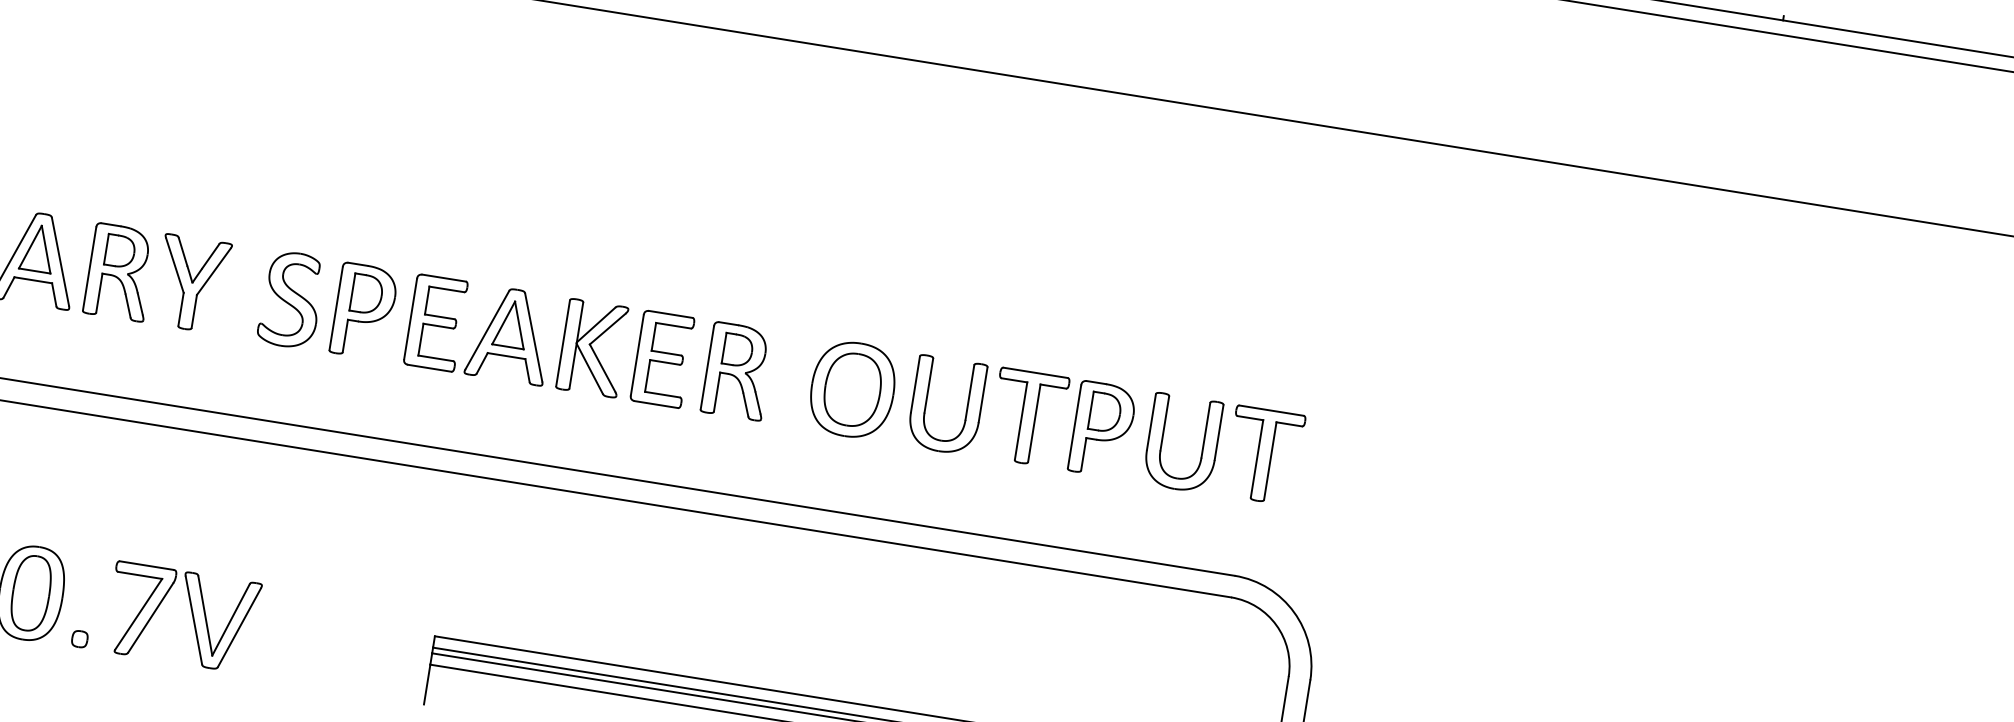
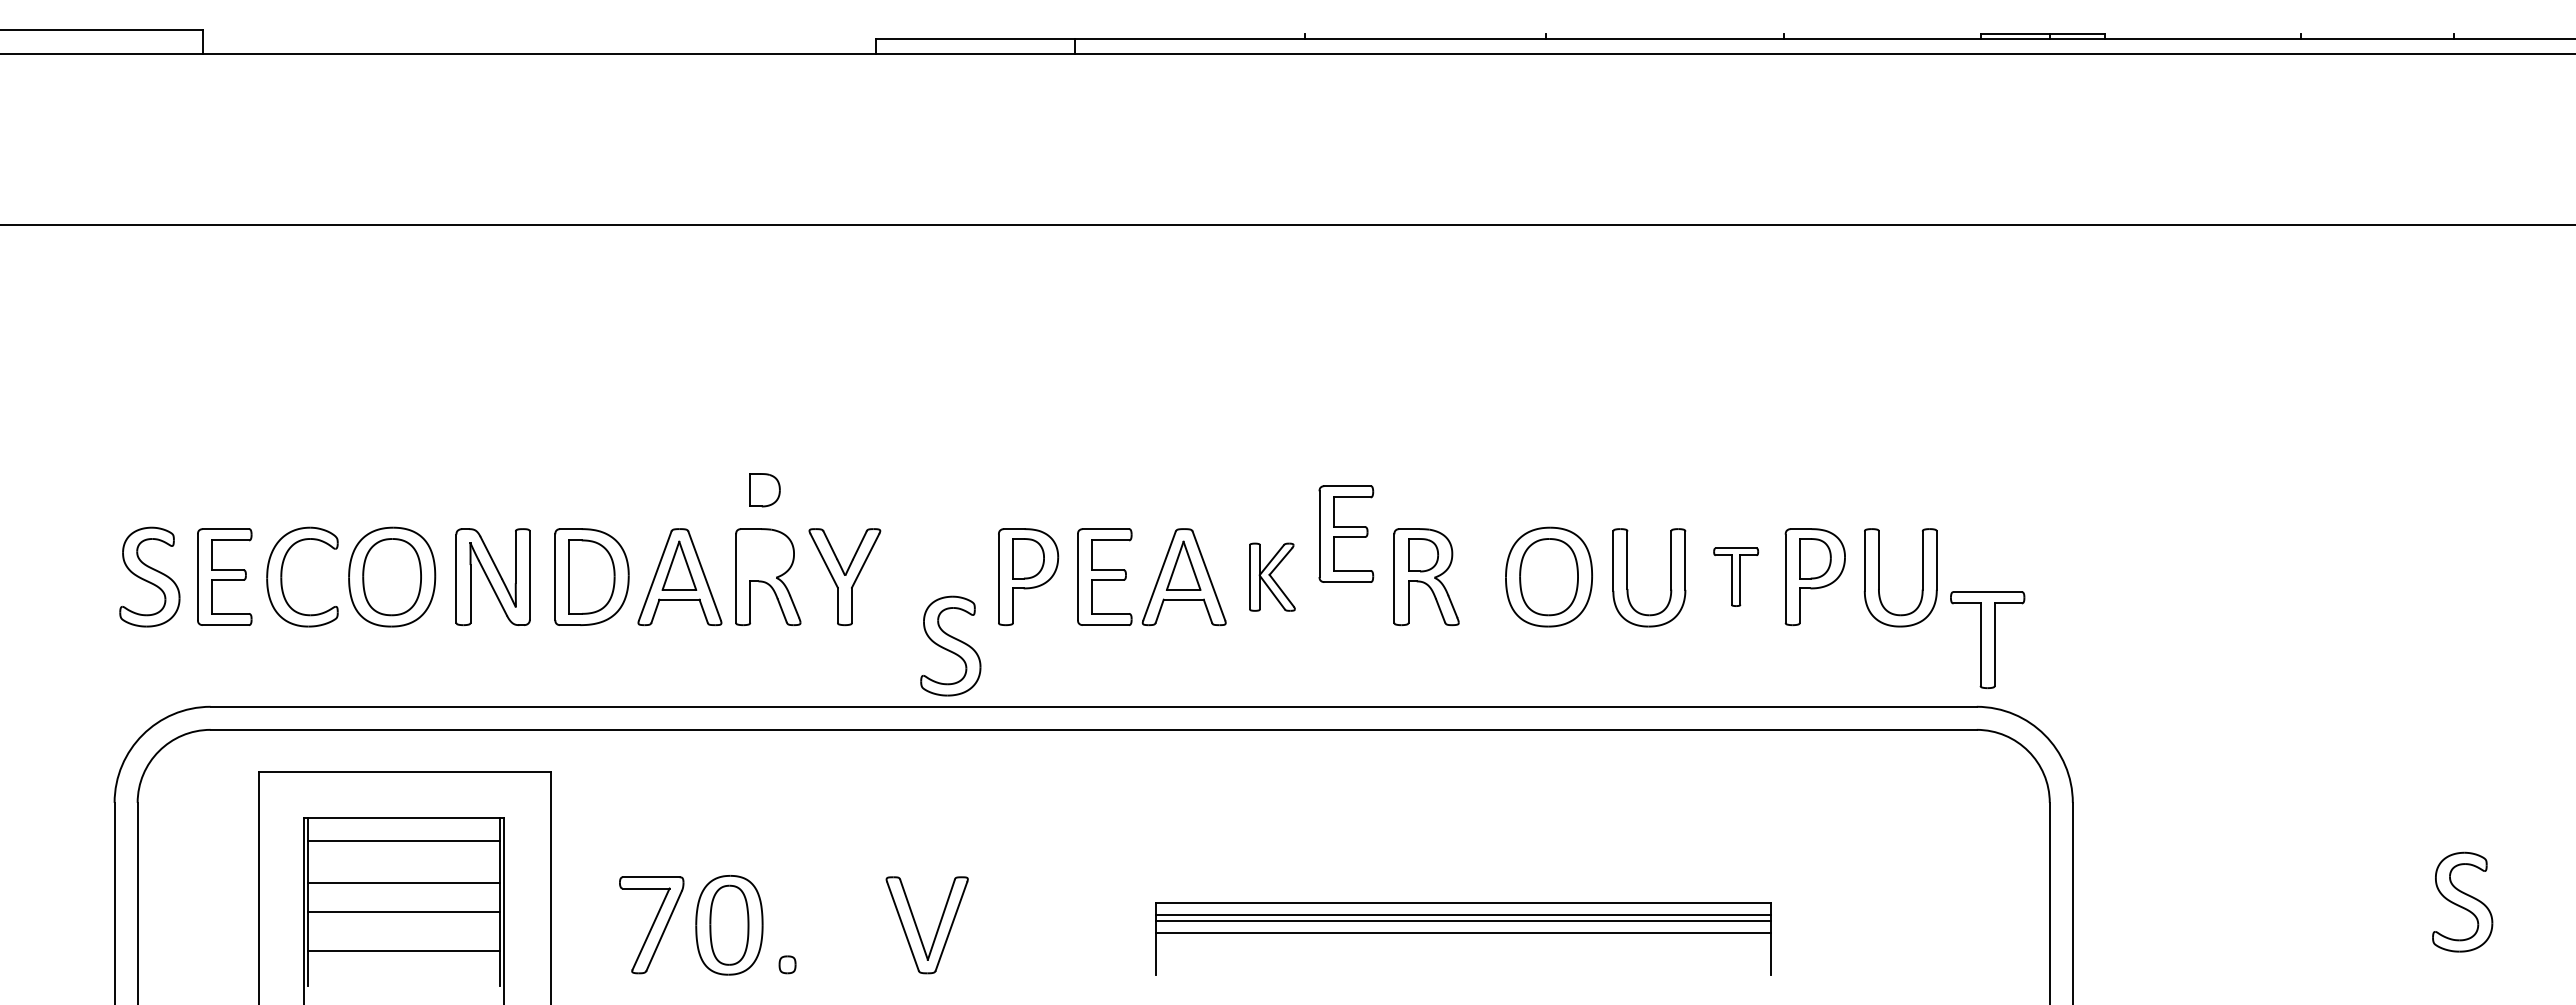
part: (119, 251) -> (764, 490), moved
part: (291, 299) -> (950, 645), moved
part: (593, 348) -> (1272, 577), size x0.7
part: (662, 358) -> (1346, 533), moved
part: (1027, 418) -> (1735, 577), size x0.6
part: (1264, 456) -> (1987, 640), moved
part: (139, 610) -> (844, 925), removed

